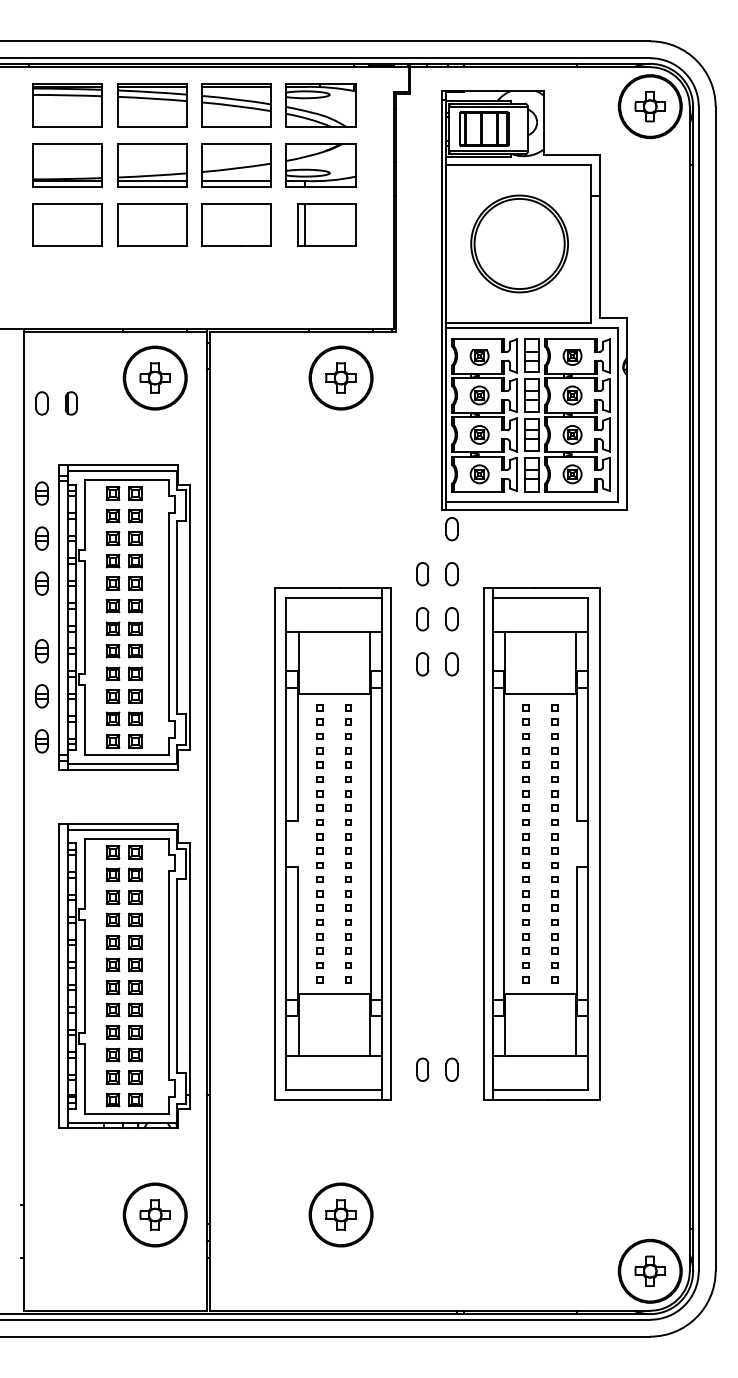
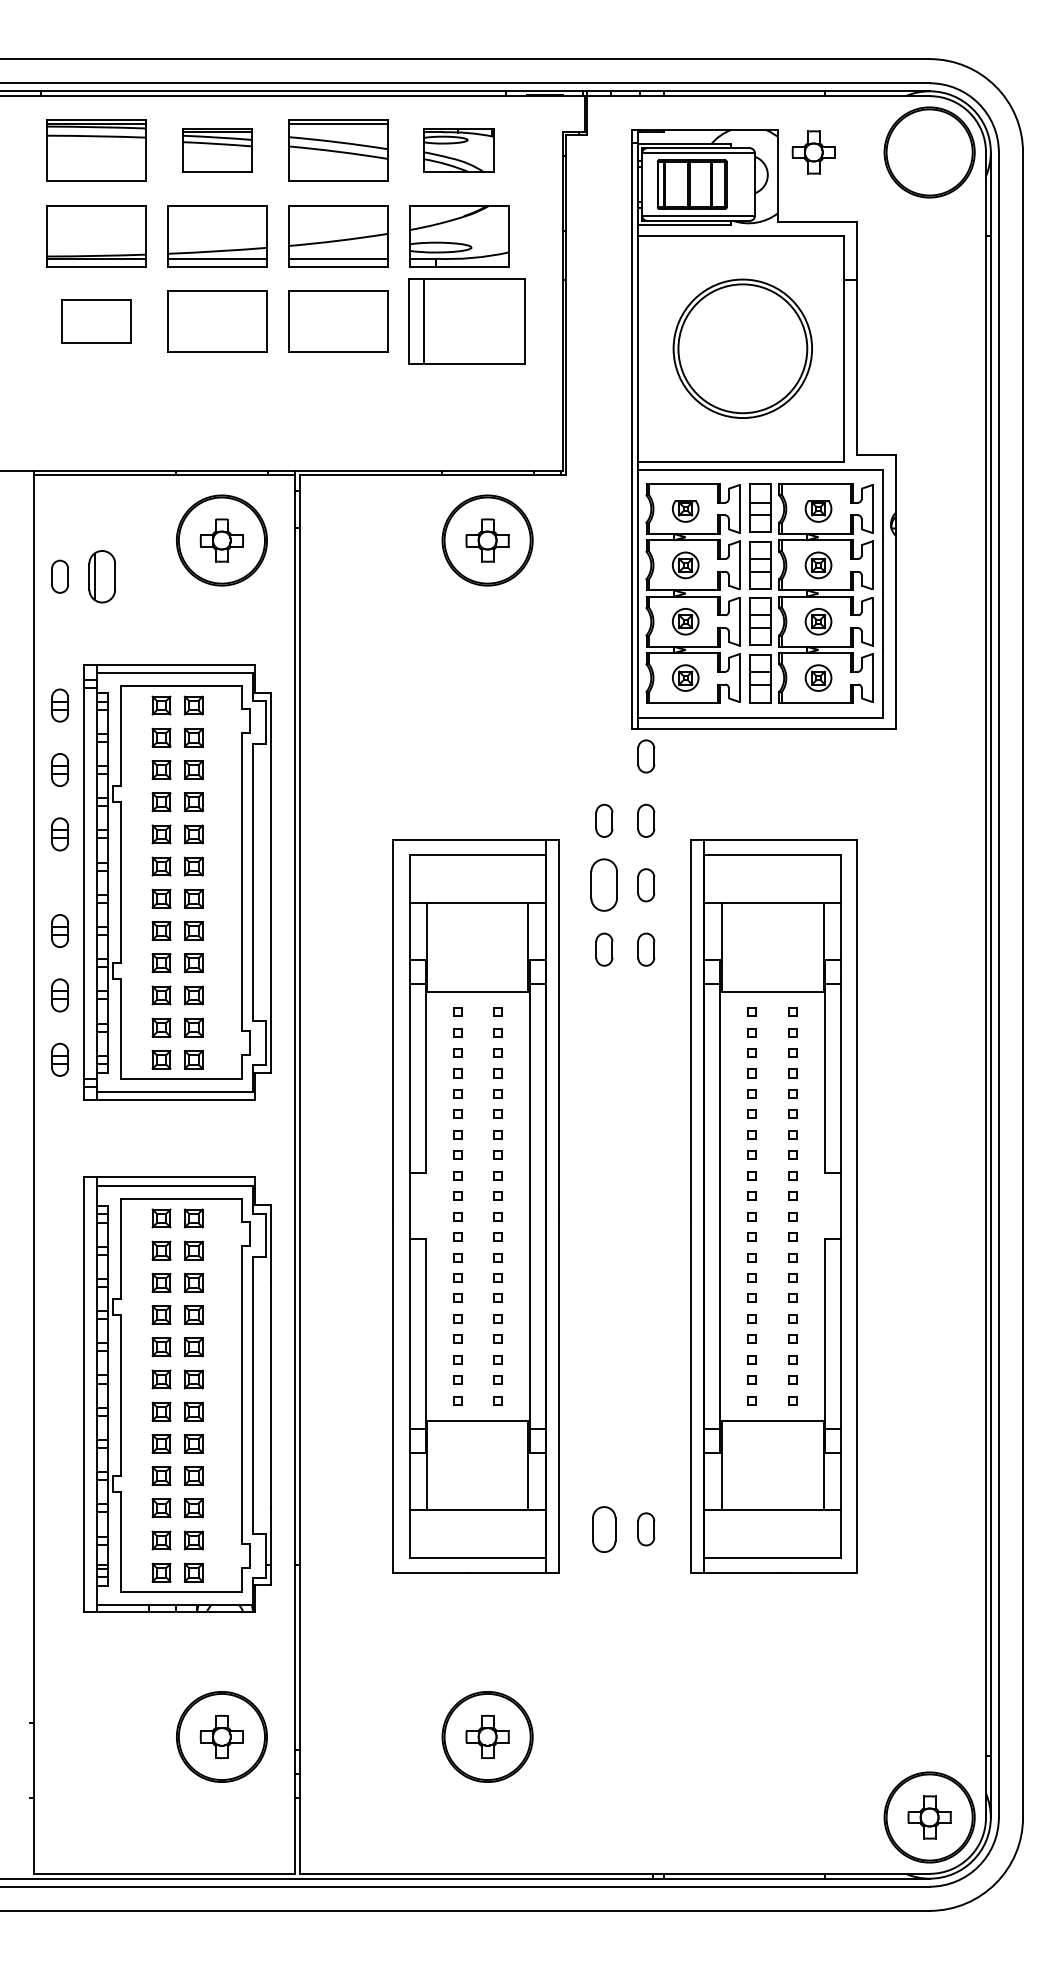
part: (152, 105) -> (217, 150), size x0.7
part: (320, 105) -> (458, 150), size x0.7
part: (649, 106) -> (812, 152), moved
part: (67, 224) -> (96, 320), size x0.7
part: (326, 224) -> (466, 320), size x1.4
part: (70, 403) -> (100, 576), size x1.6
part: (422, 619) -> (603, 885), size x1.6
part: (422, 1069) -> (603, 1528), size x1.4

